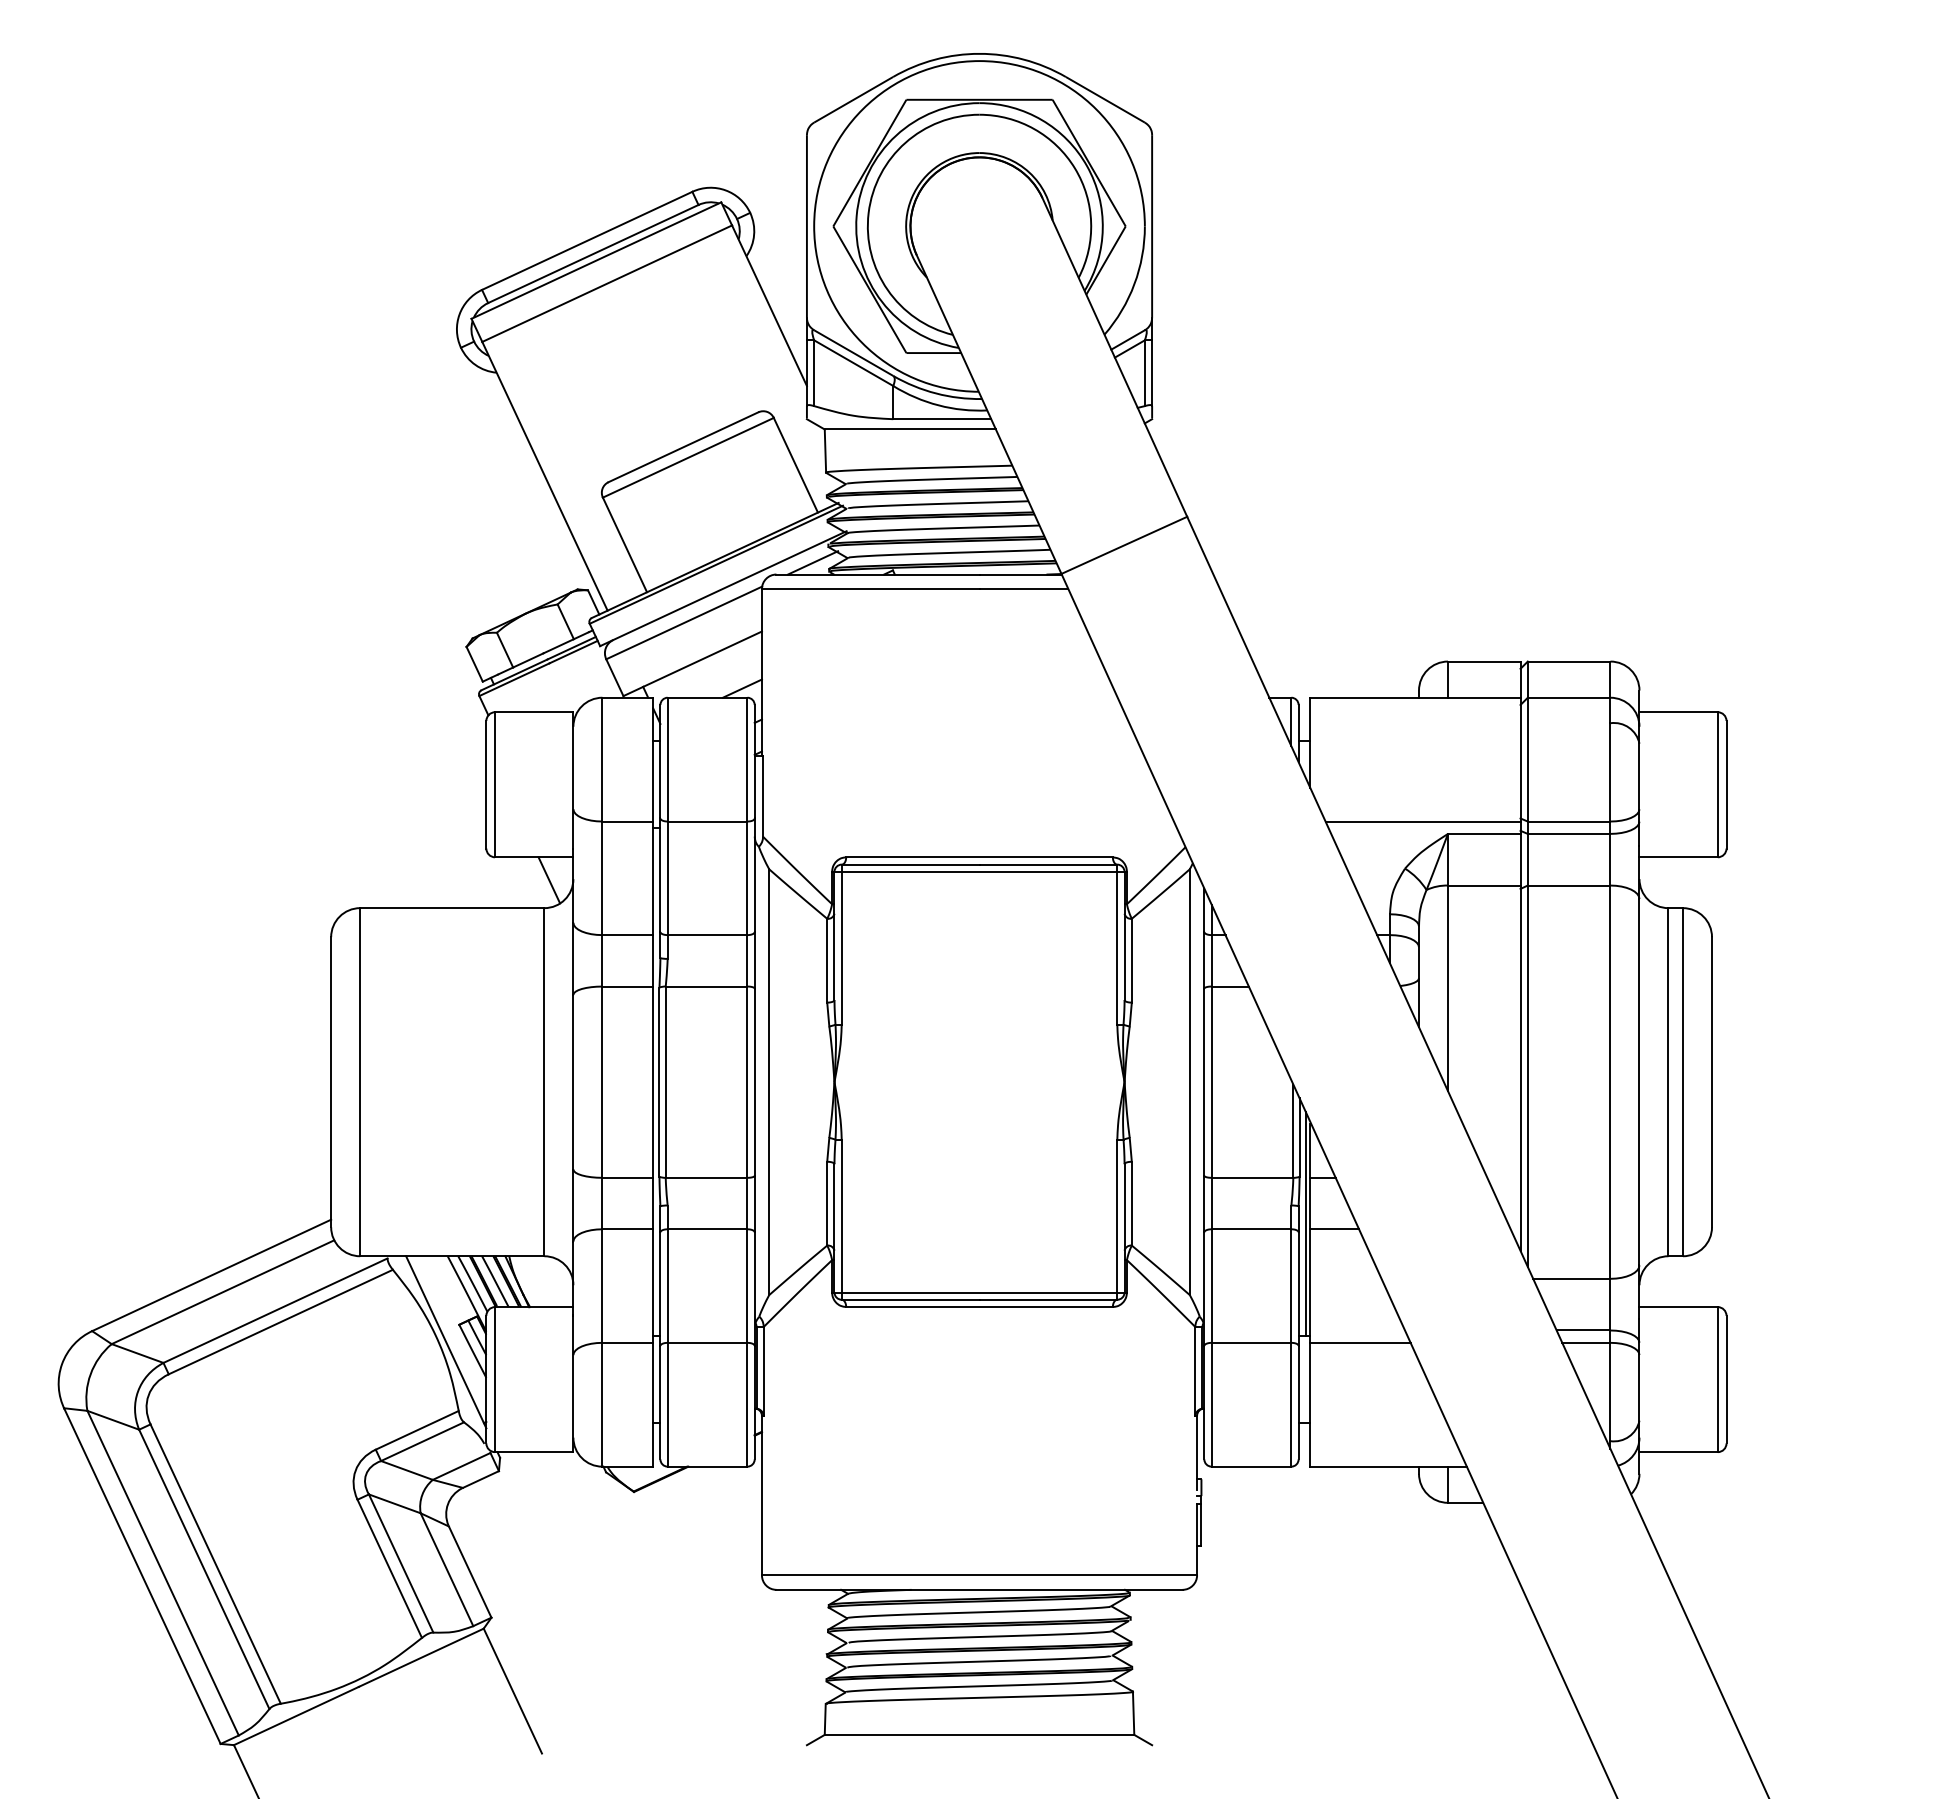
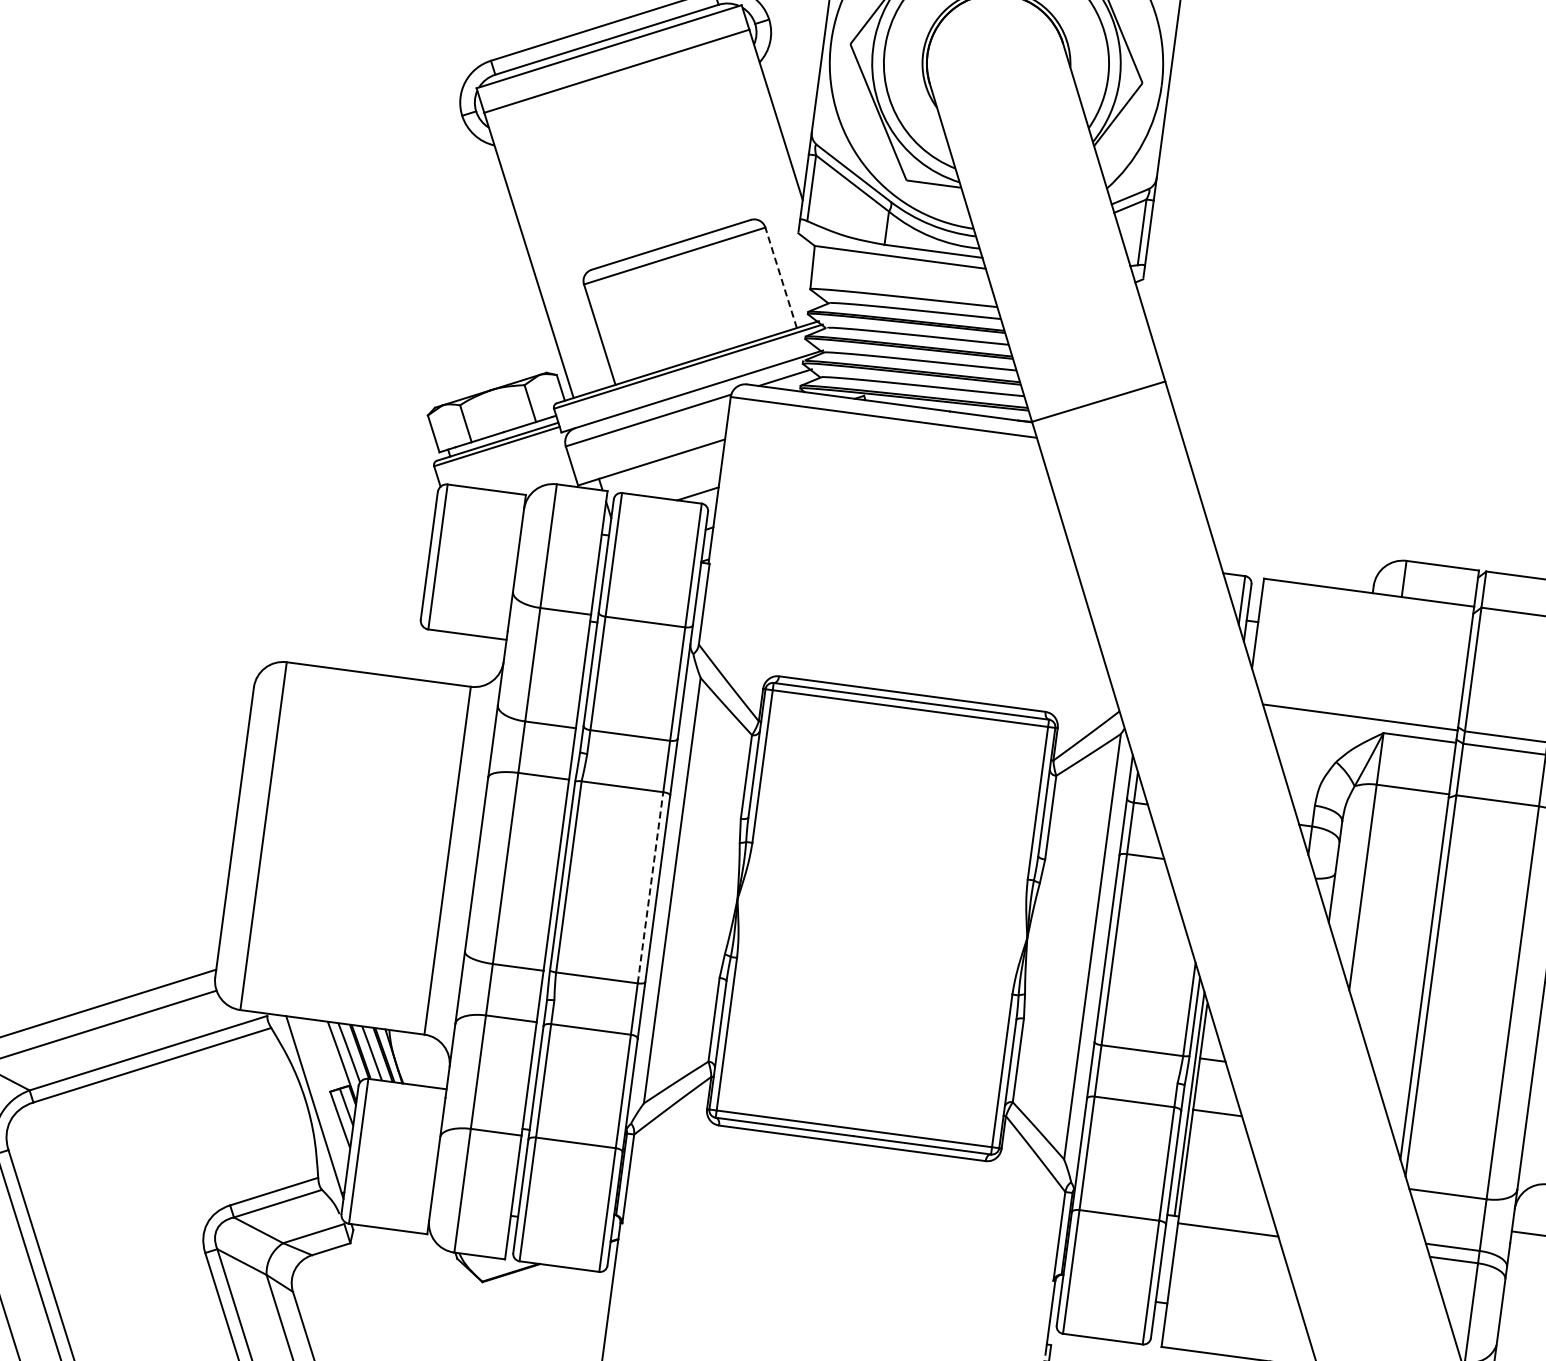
line: (795, 464) -> (780, 277), solid -> dashed
line: (549, 880) -> (479, 659), removed
line: (747, 1082) -> (650, 888), solid -> dashed

